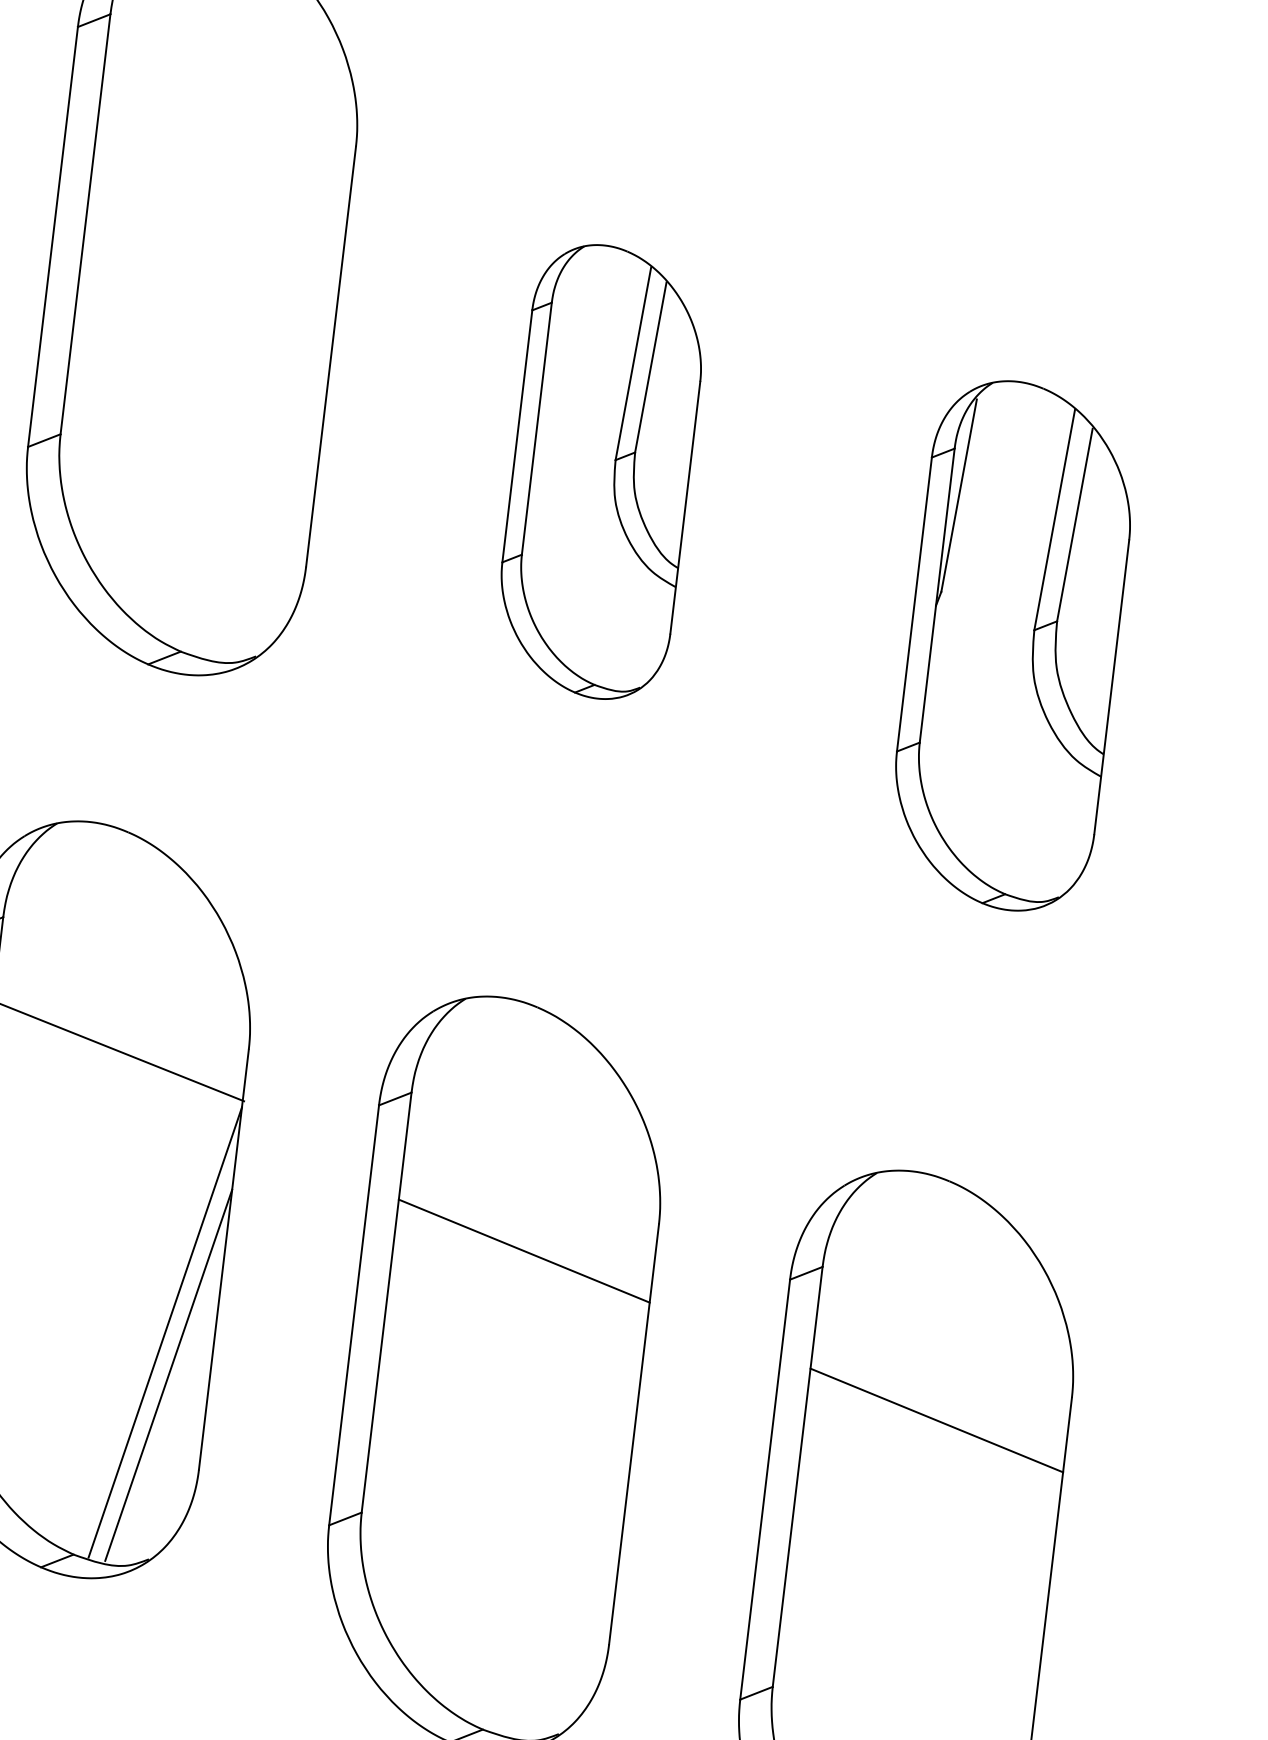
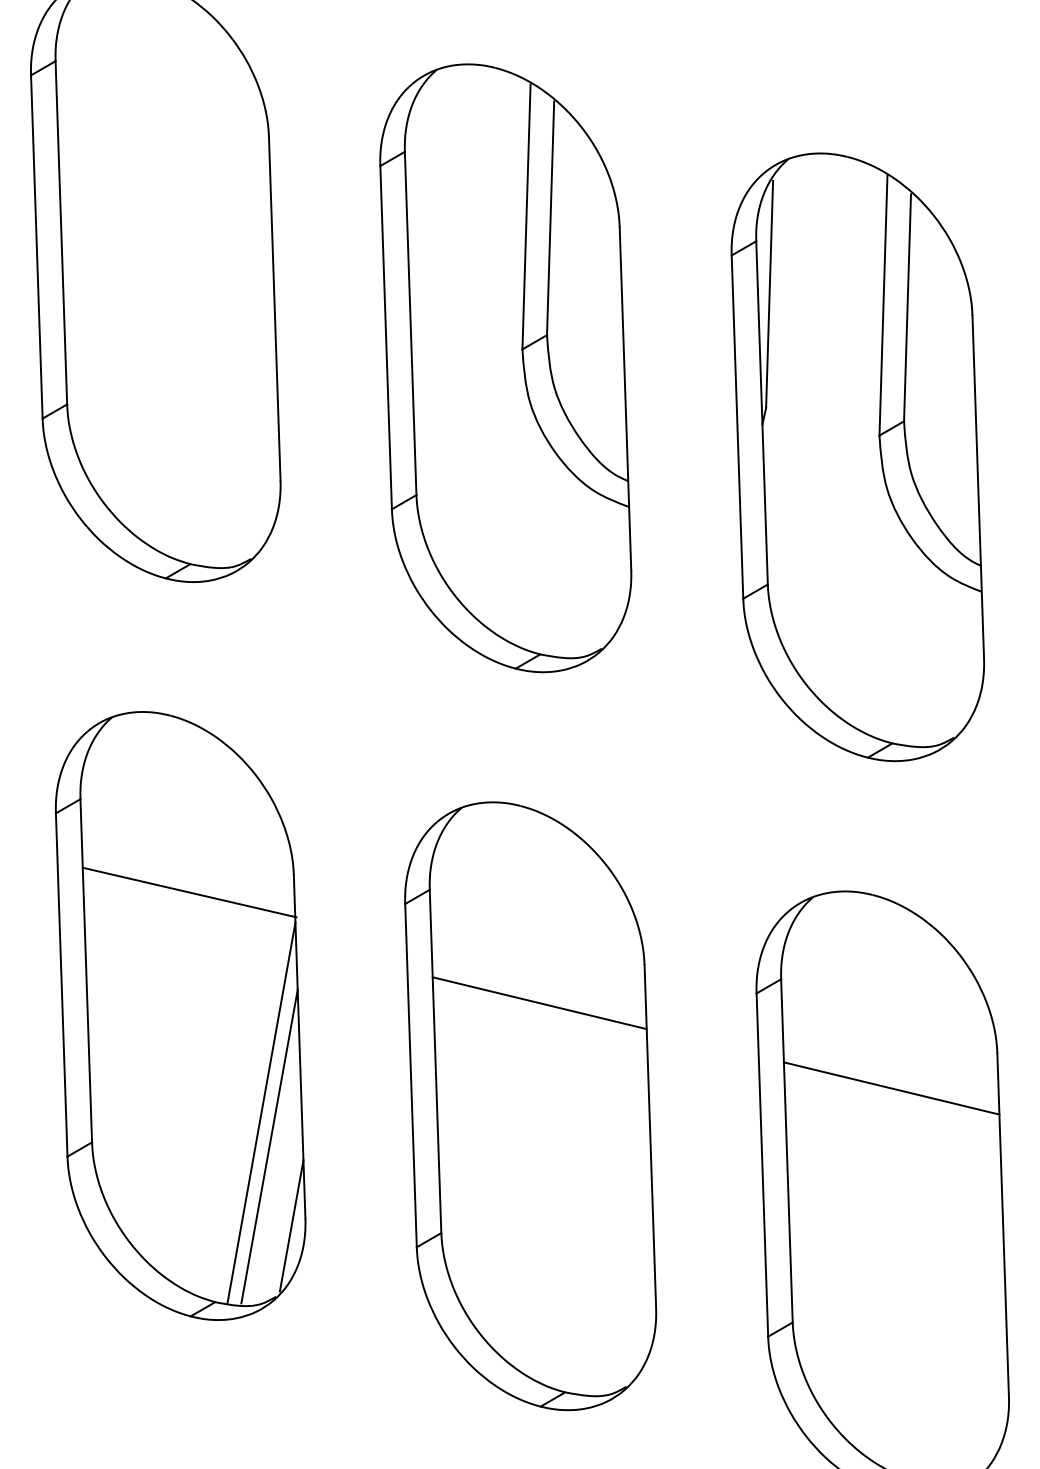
part: (600, 472) -> (505, 368), size x1.67
part: (1012, 646) -> (857, 457), size x1.43
line: (180, 1475) -> (291, 1225), added

